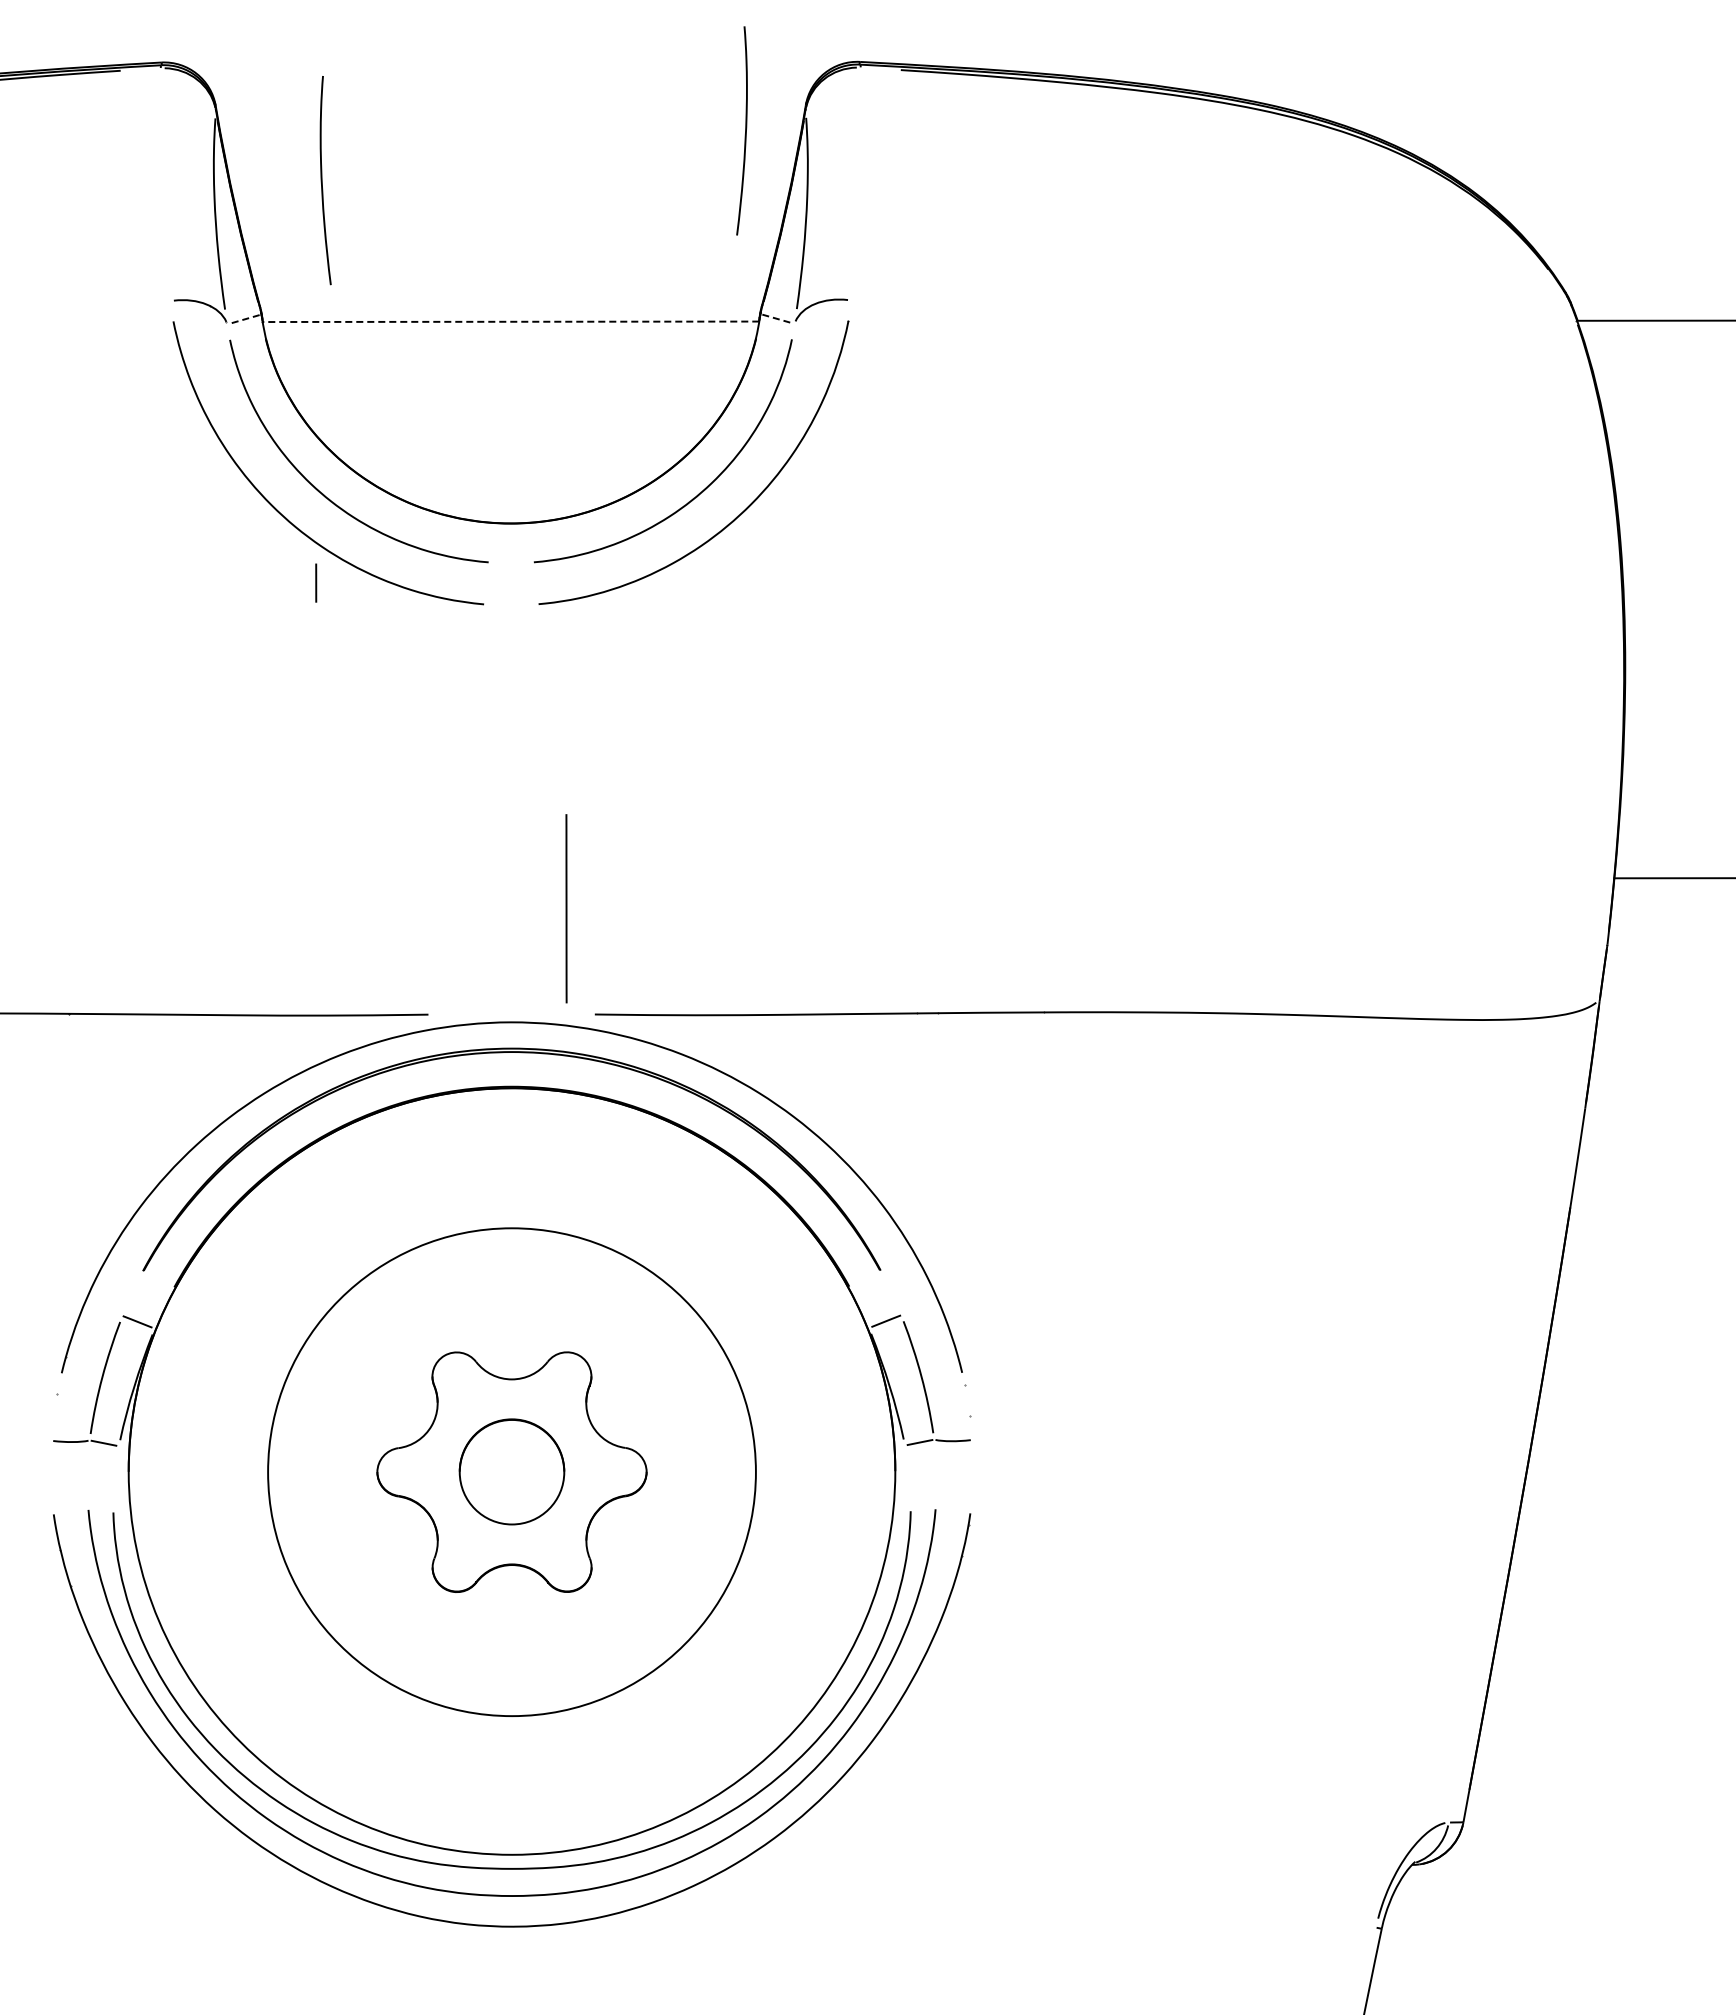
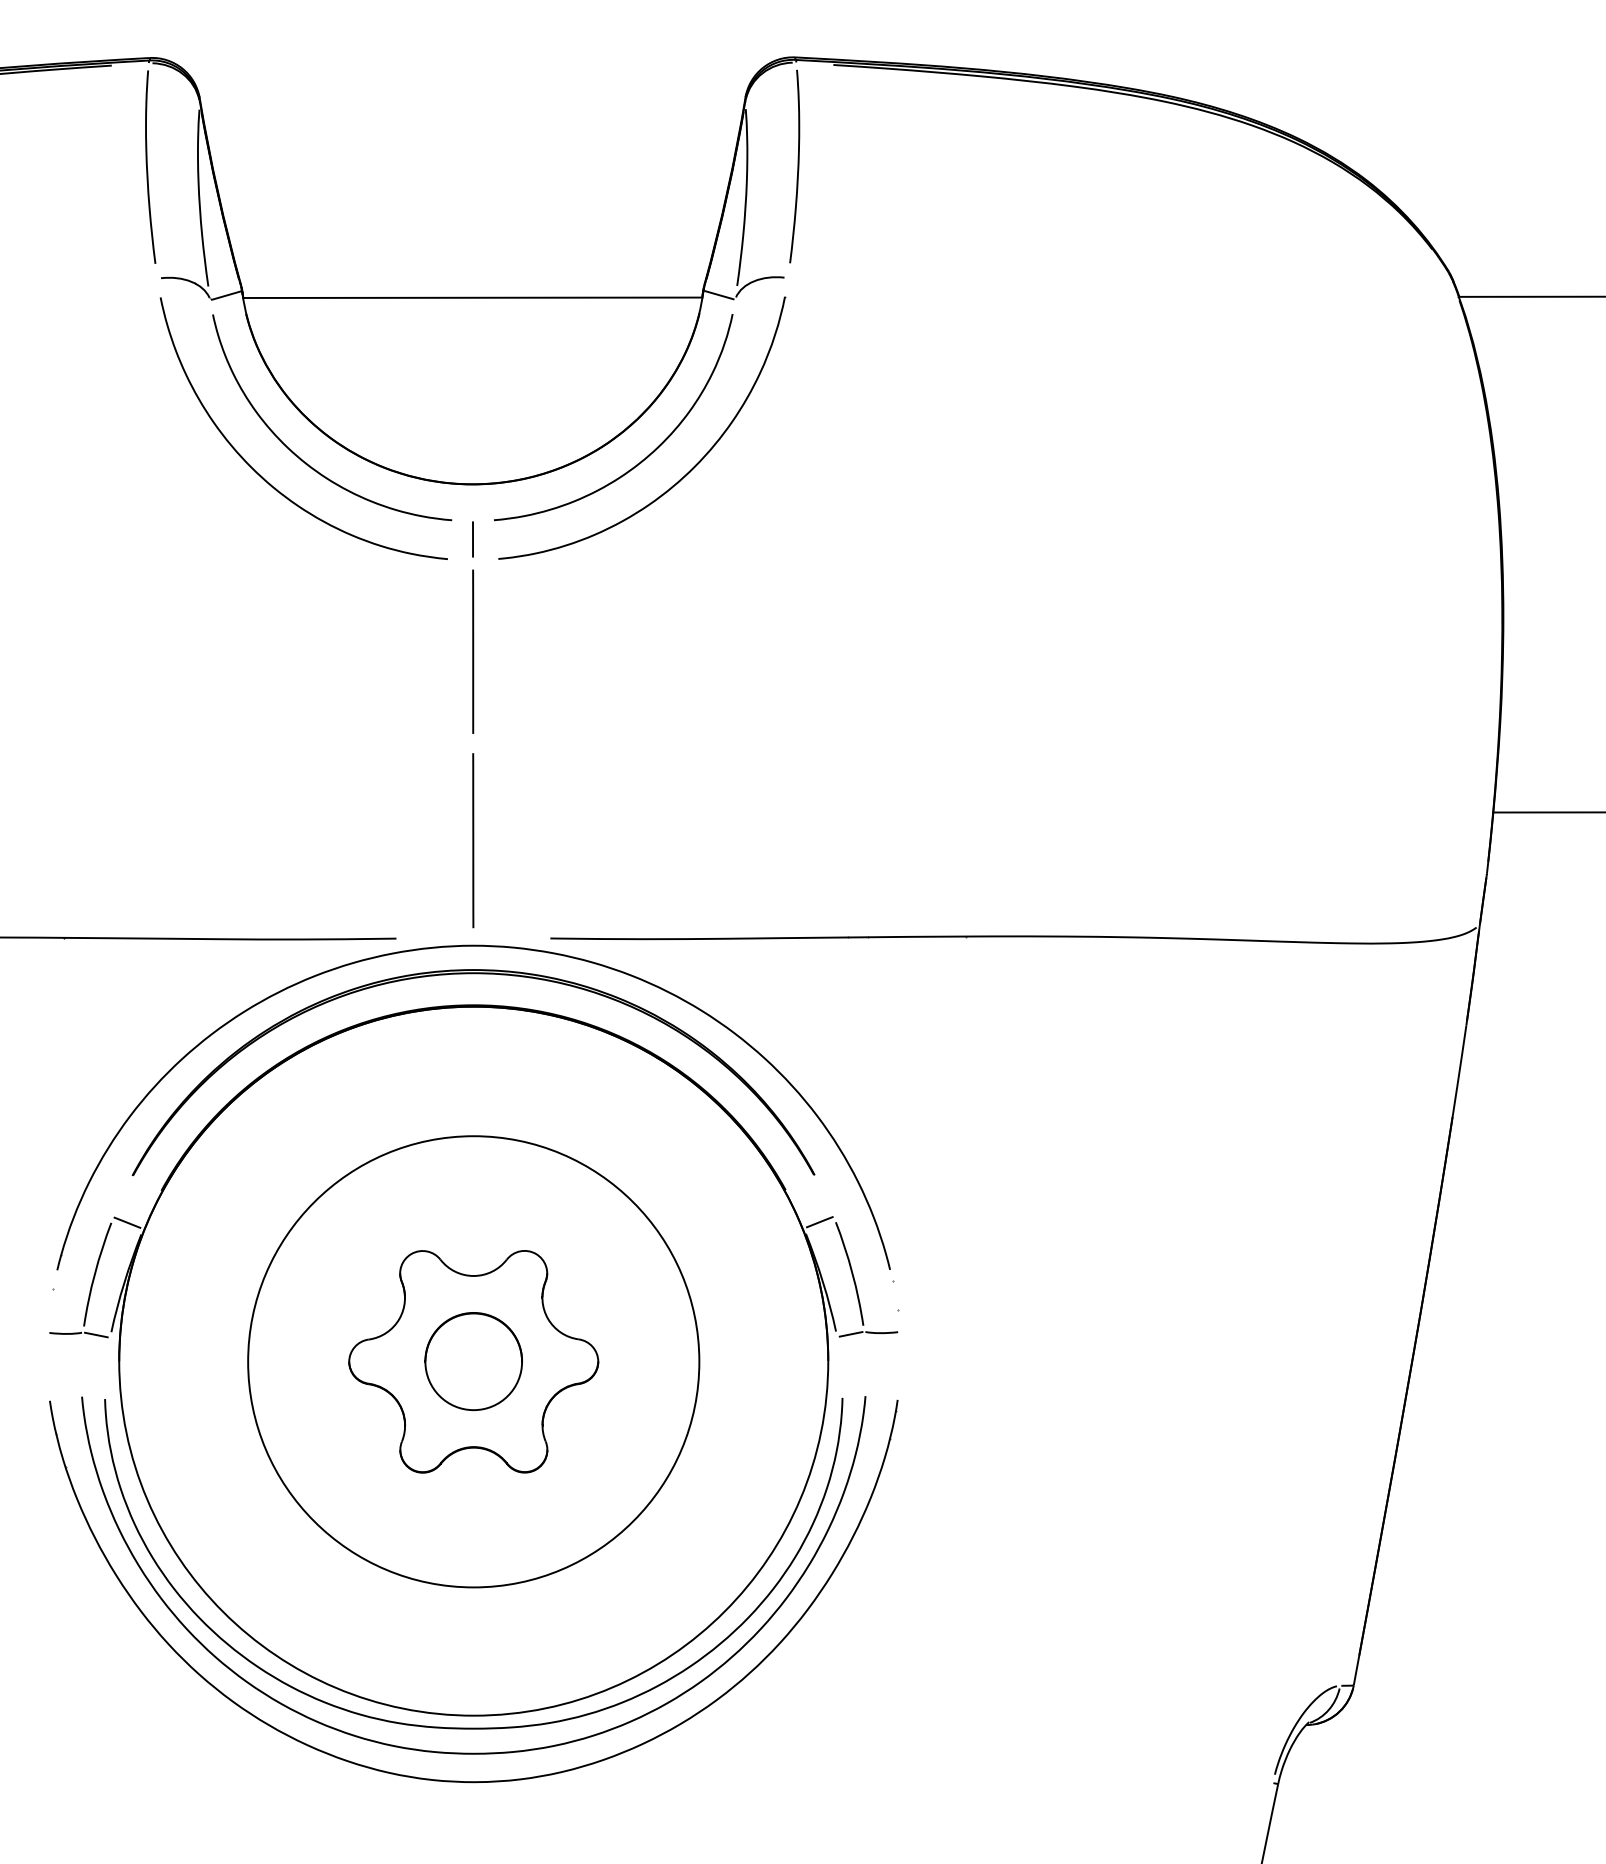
curve: (745, 130) -> (797, 166), moved
curve: (322, 180) -> (147, 167), moved
line: (244, 319) -> (226, 295), dashed -> solid
line: (777, 319) -> (719, 295), dashed -> solid
line: (510, 321) -> (472, 297), dashed -> solid
line: (316, 582) -> (473, 538), moved
line: (511, 704) -> (473, 651), added
line: (566, 908) -> (473, 840), moved

